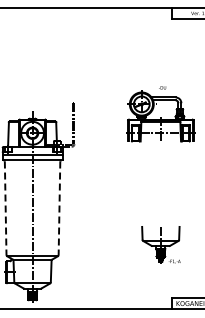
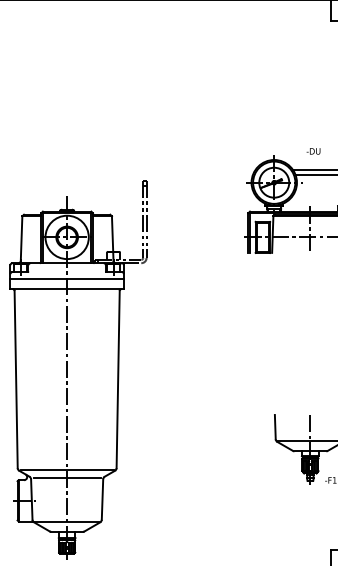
line: (5, 208) -> (15, 380), dashed -> solid
line: (59, 208) -> (118, 380), dashed -> solid

